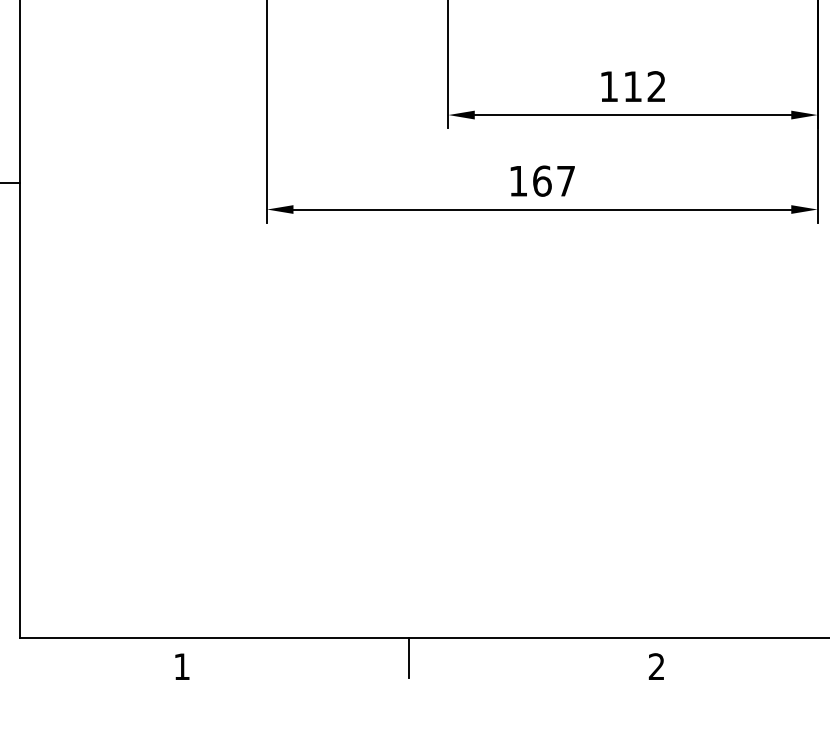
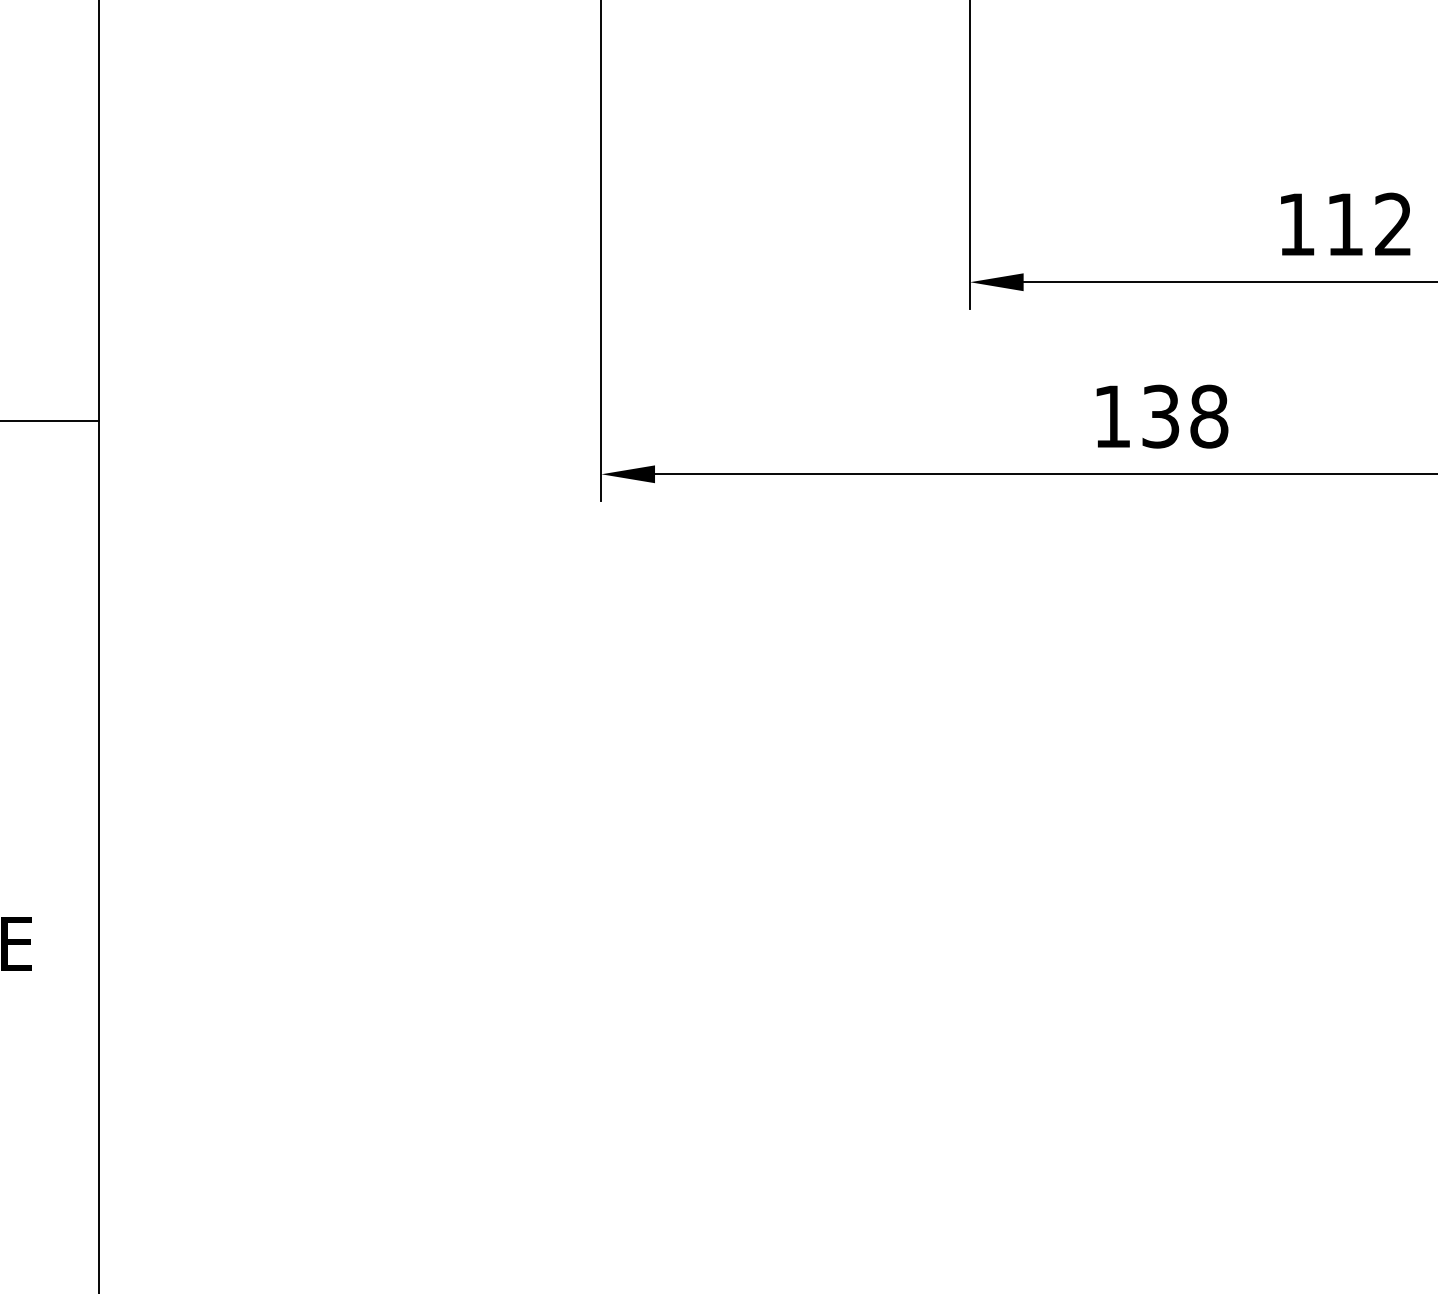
text: (554, 180) -> (1185, 415), 167 -> 138

